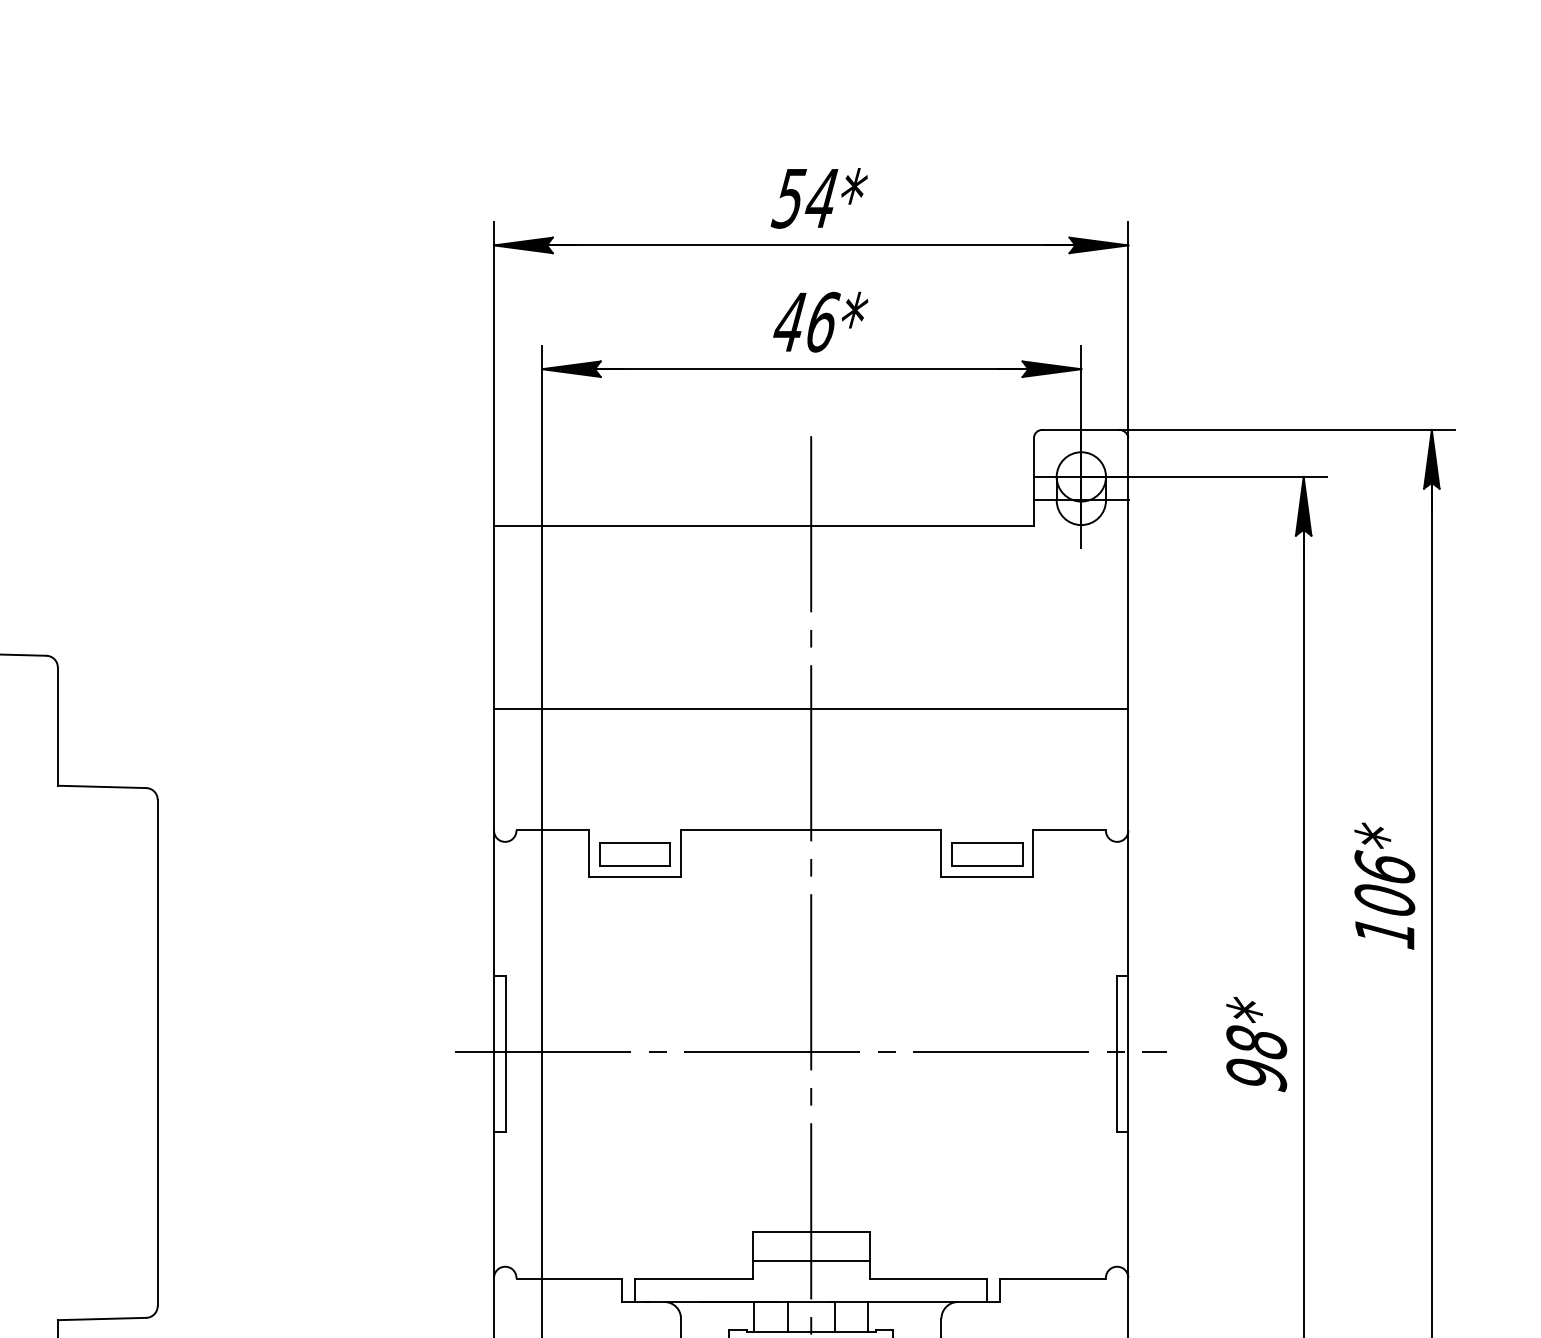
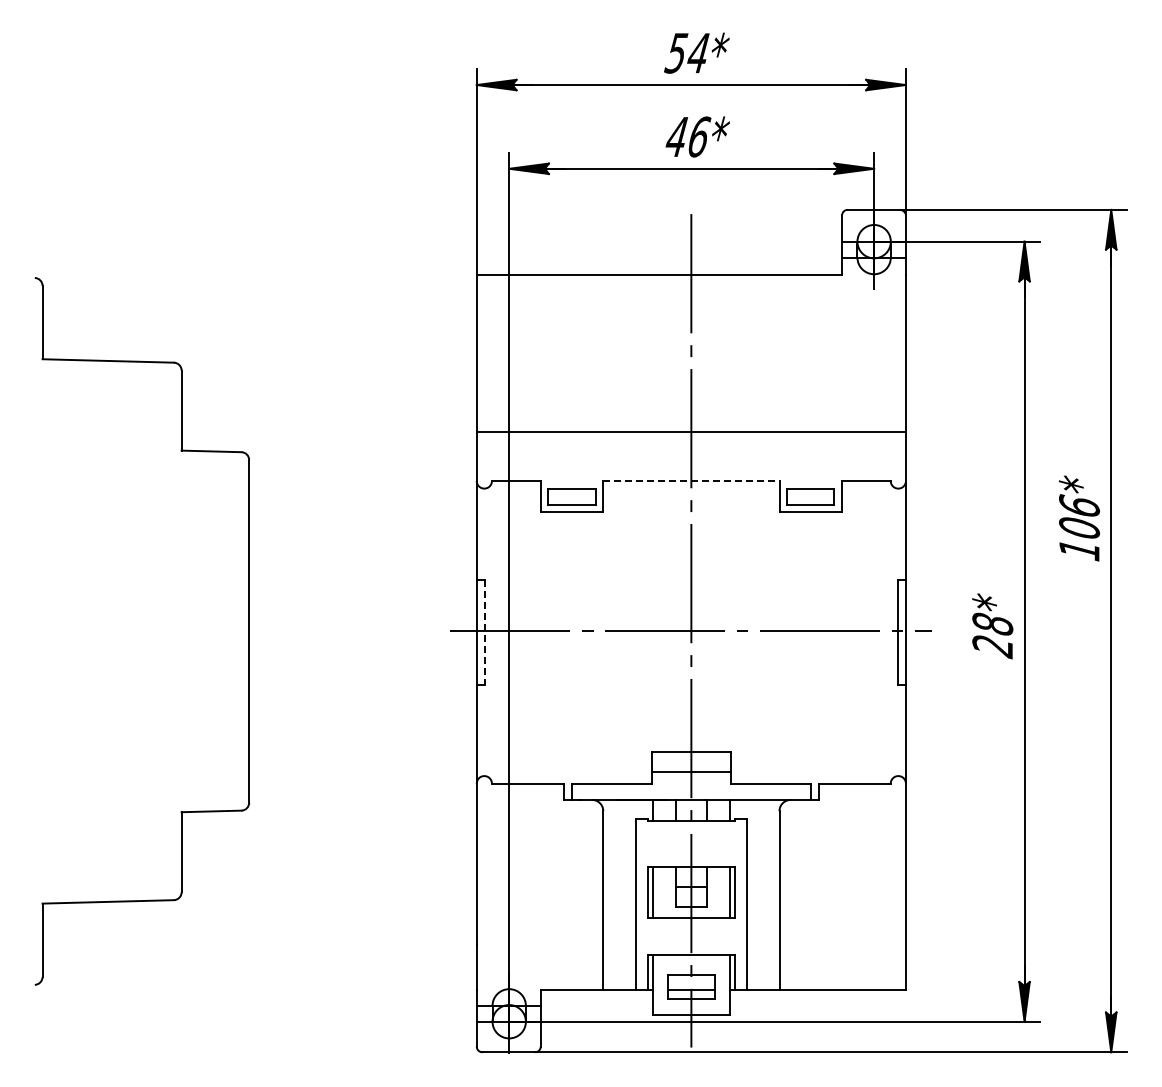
line: (809, 708) -> (690, 431), moved
line: (811, 829) -> (691, 480), solid -> dashed
line: (505, 1054) -> (484, 632), solid -> dashed
text: (1256, 1076) -> (992, 647), 98* -> 28*

